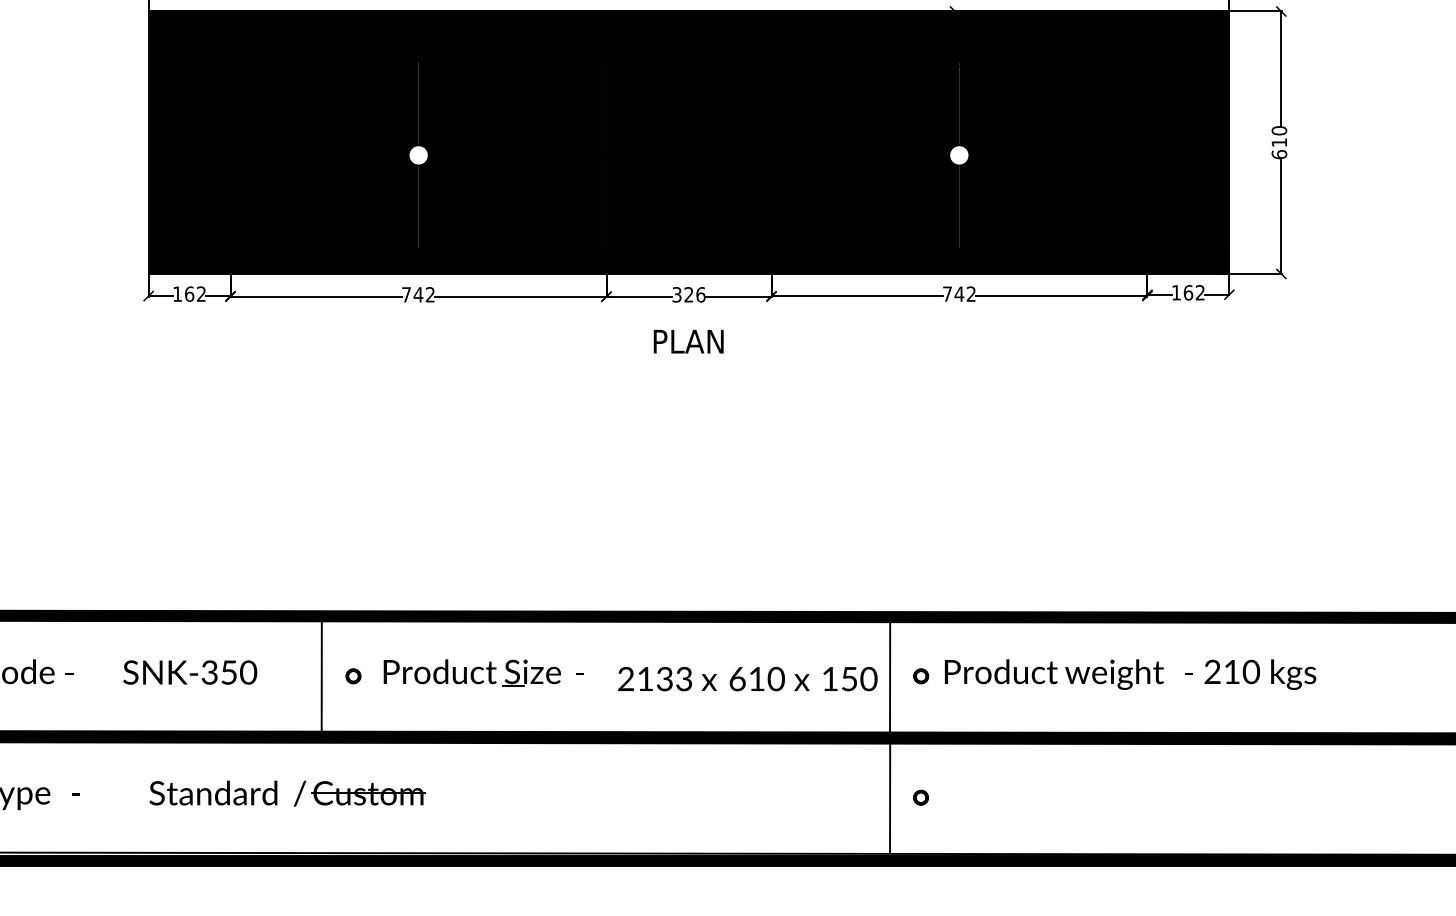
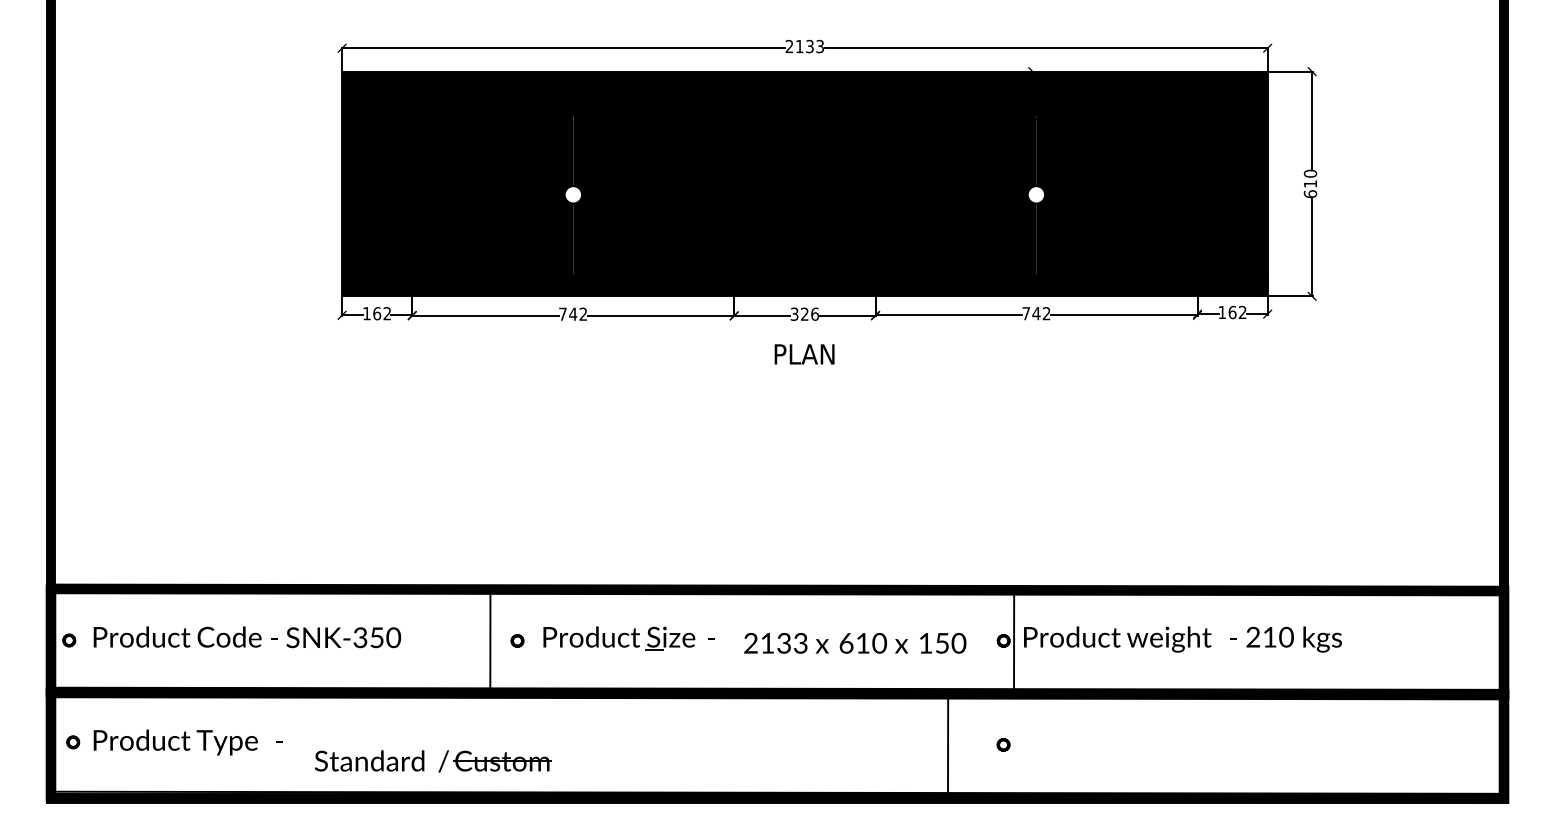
text: (189, 672) -> (343, 637), moved
line: (890, 675) -> (1014, 640), moved
part: (297, 797) -> (441, 764), moved
line: (890, 797) -> (948, 744), moved

